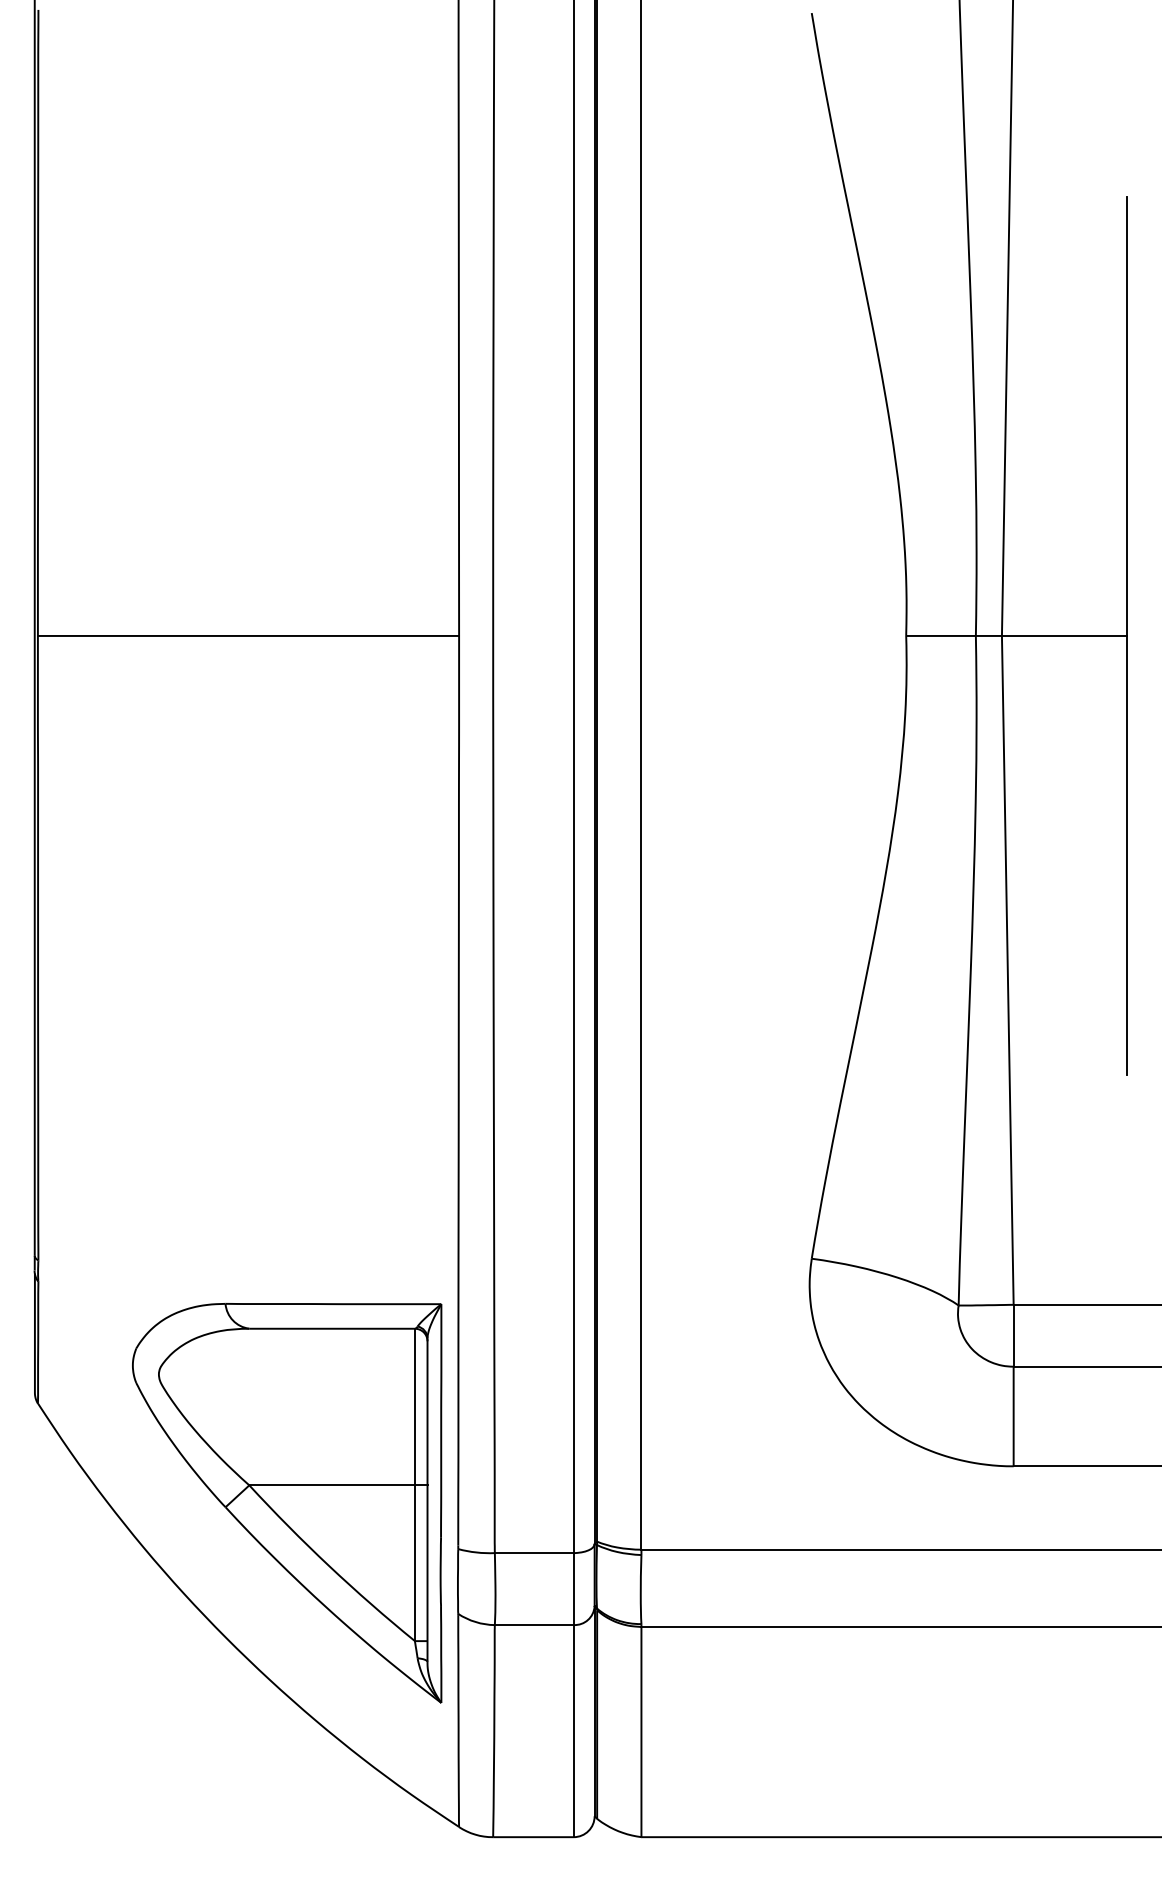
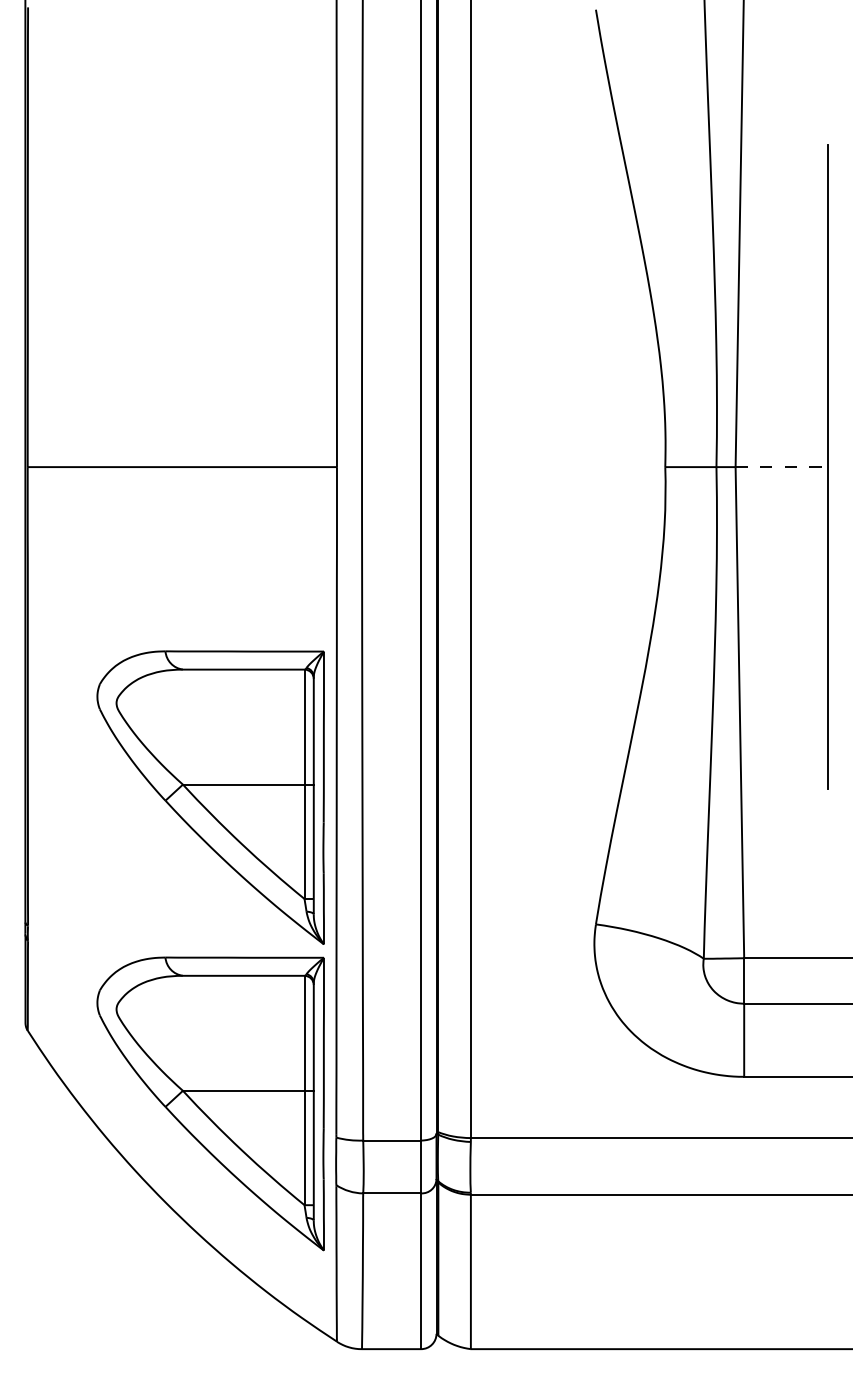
line: (1064, 635) -> (781, 466), solid -> dashed
part: (287, 1086) -> (210, 797), added

